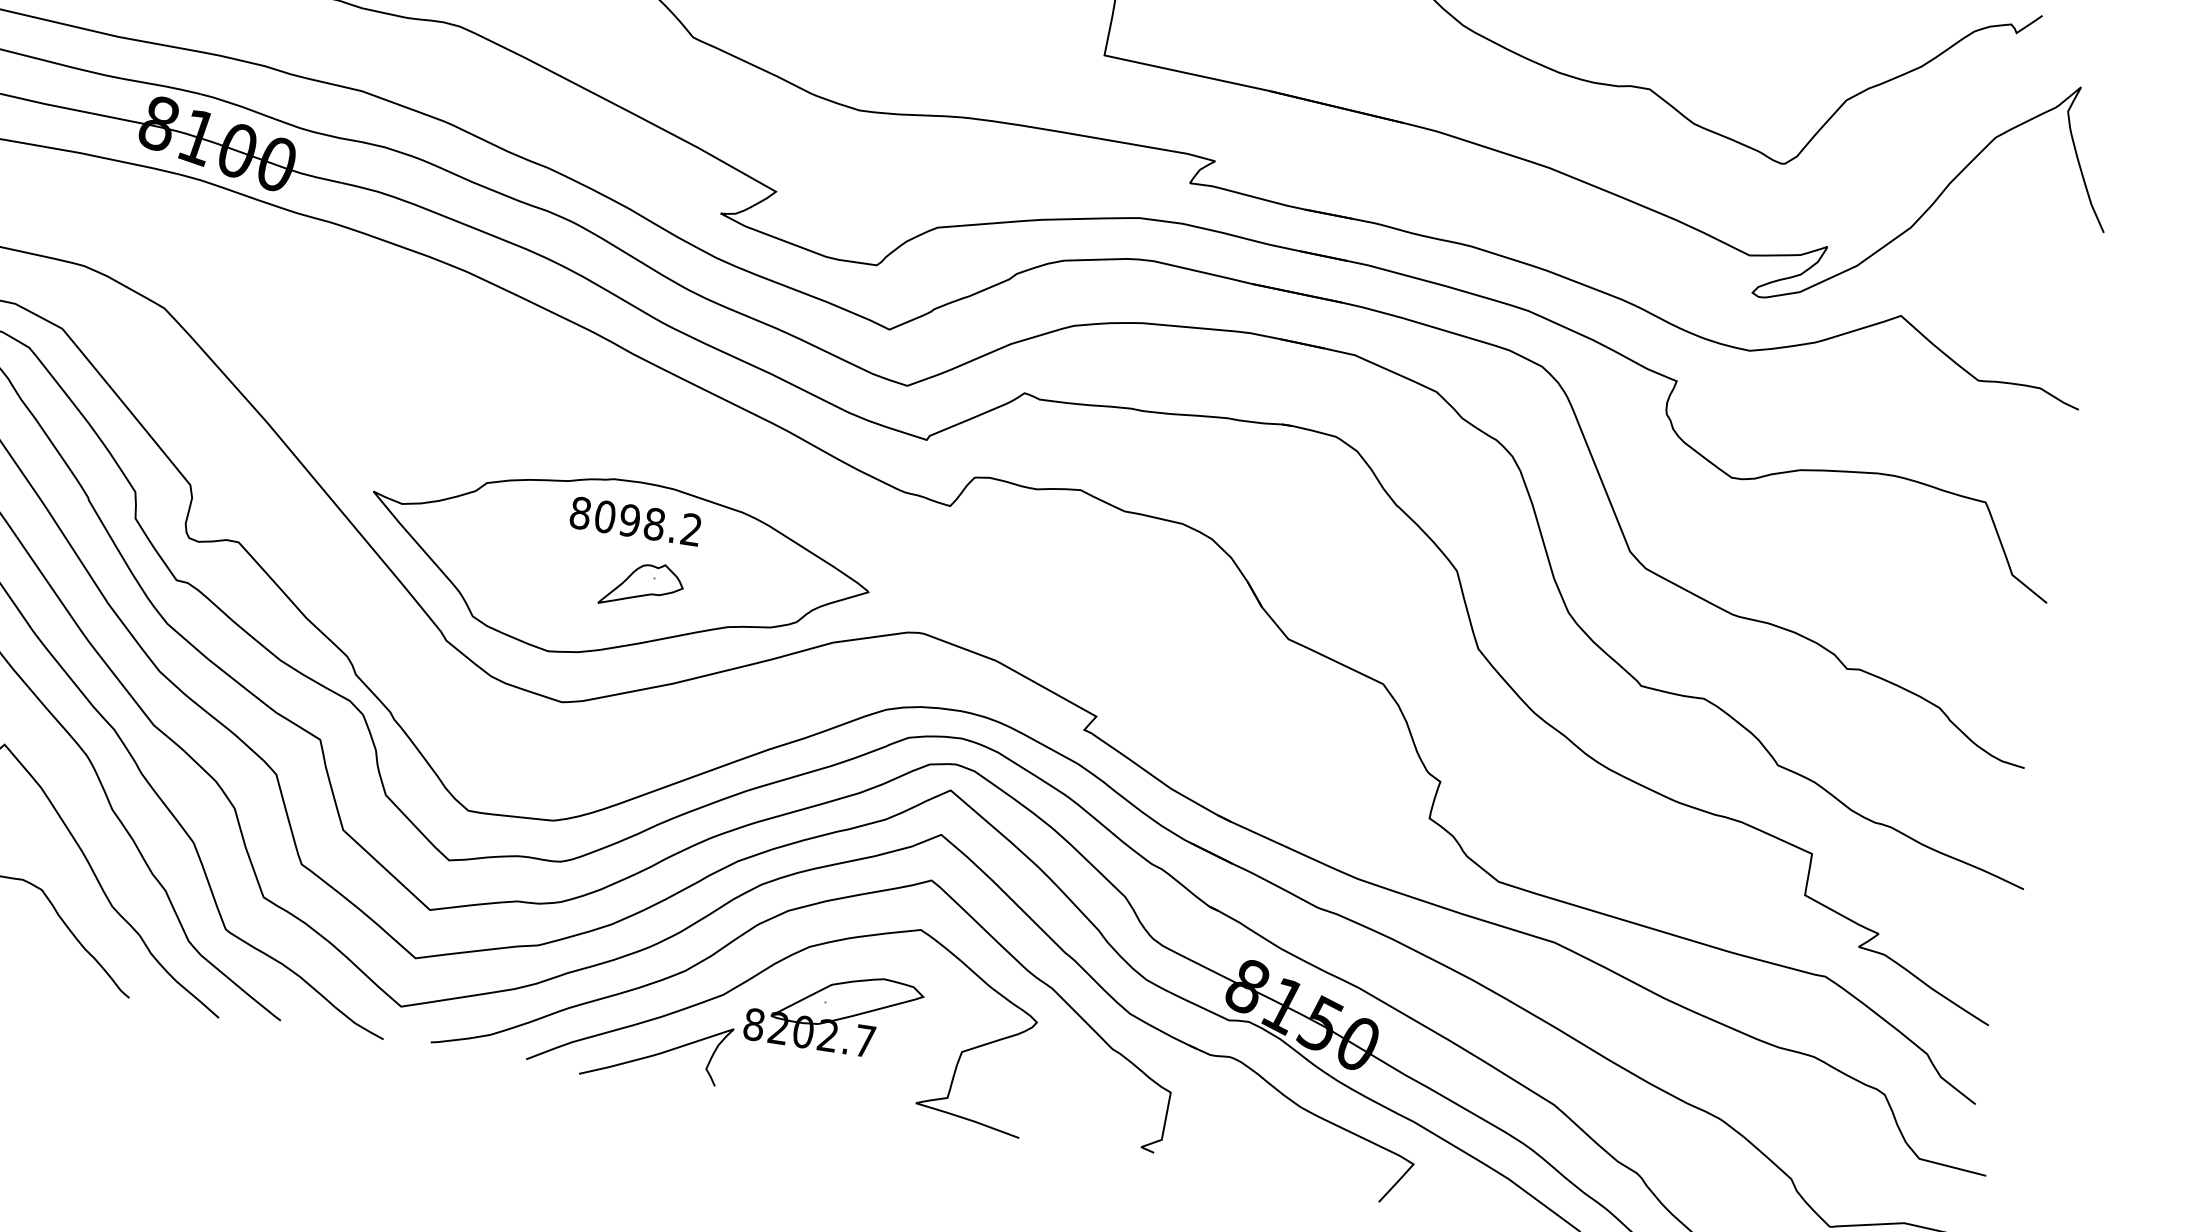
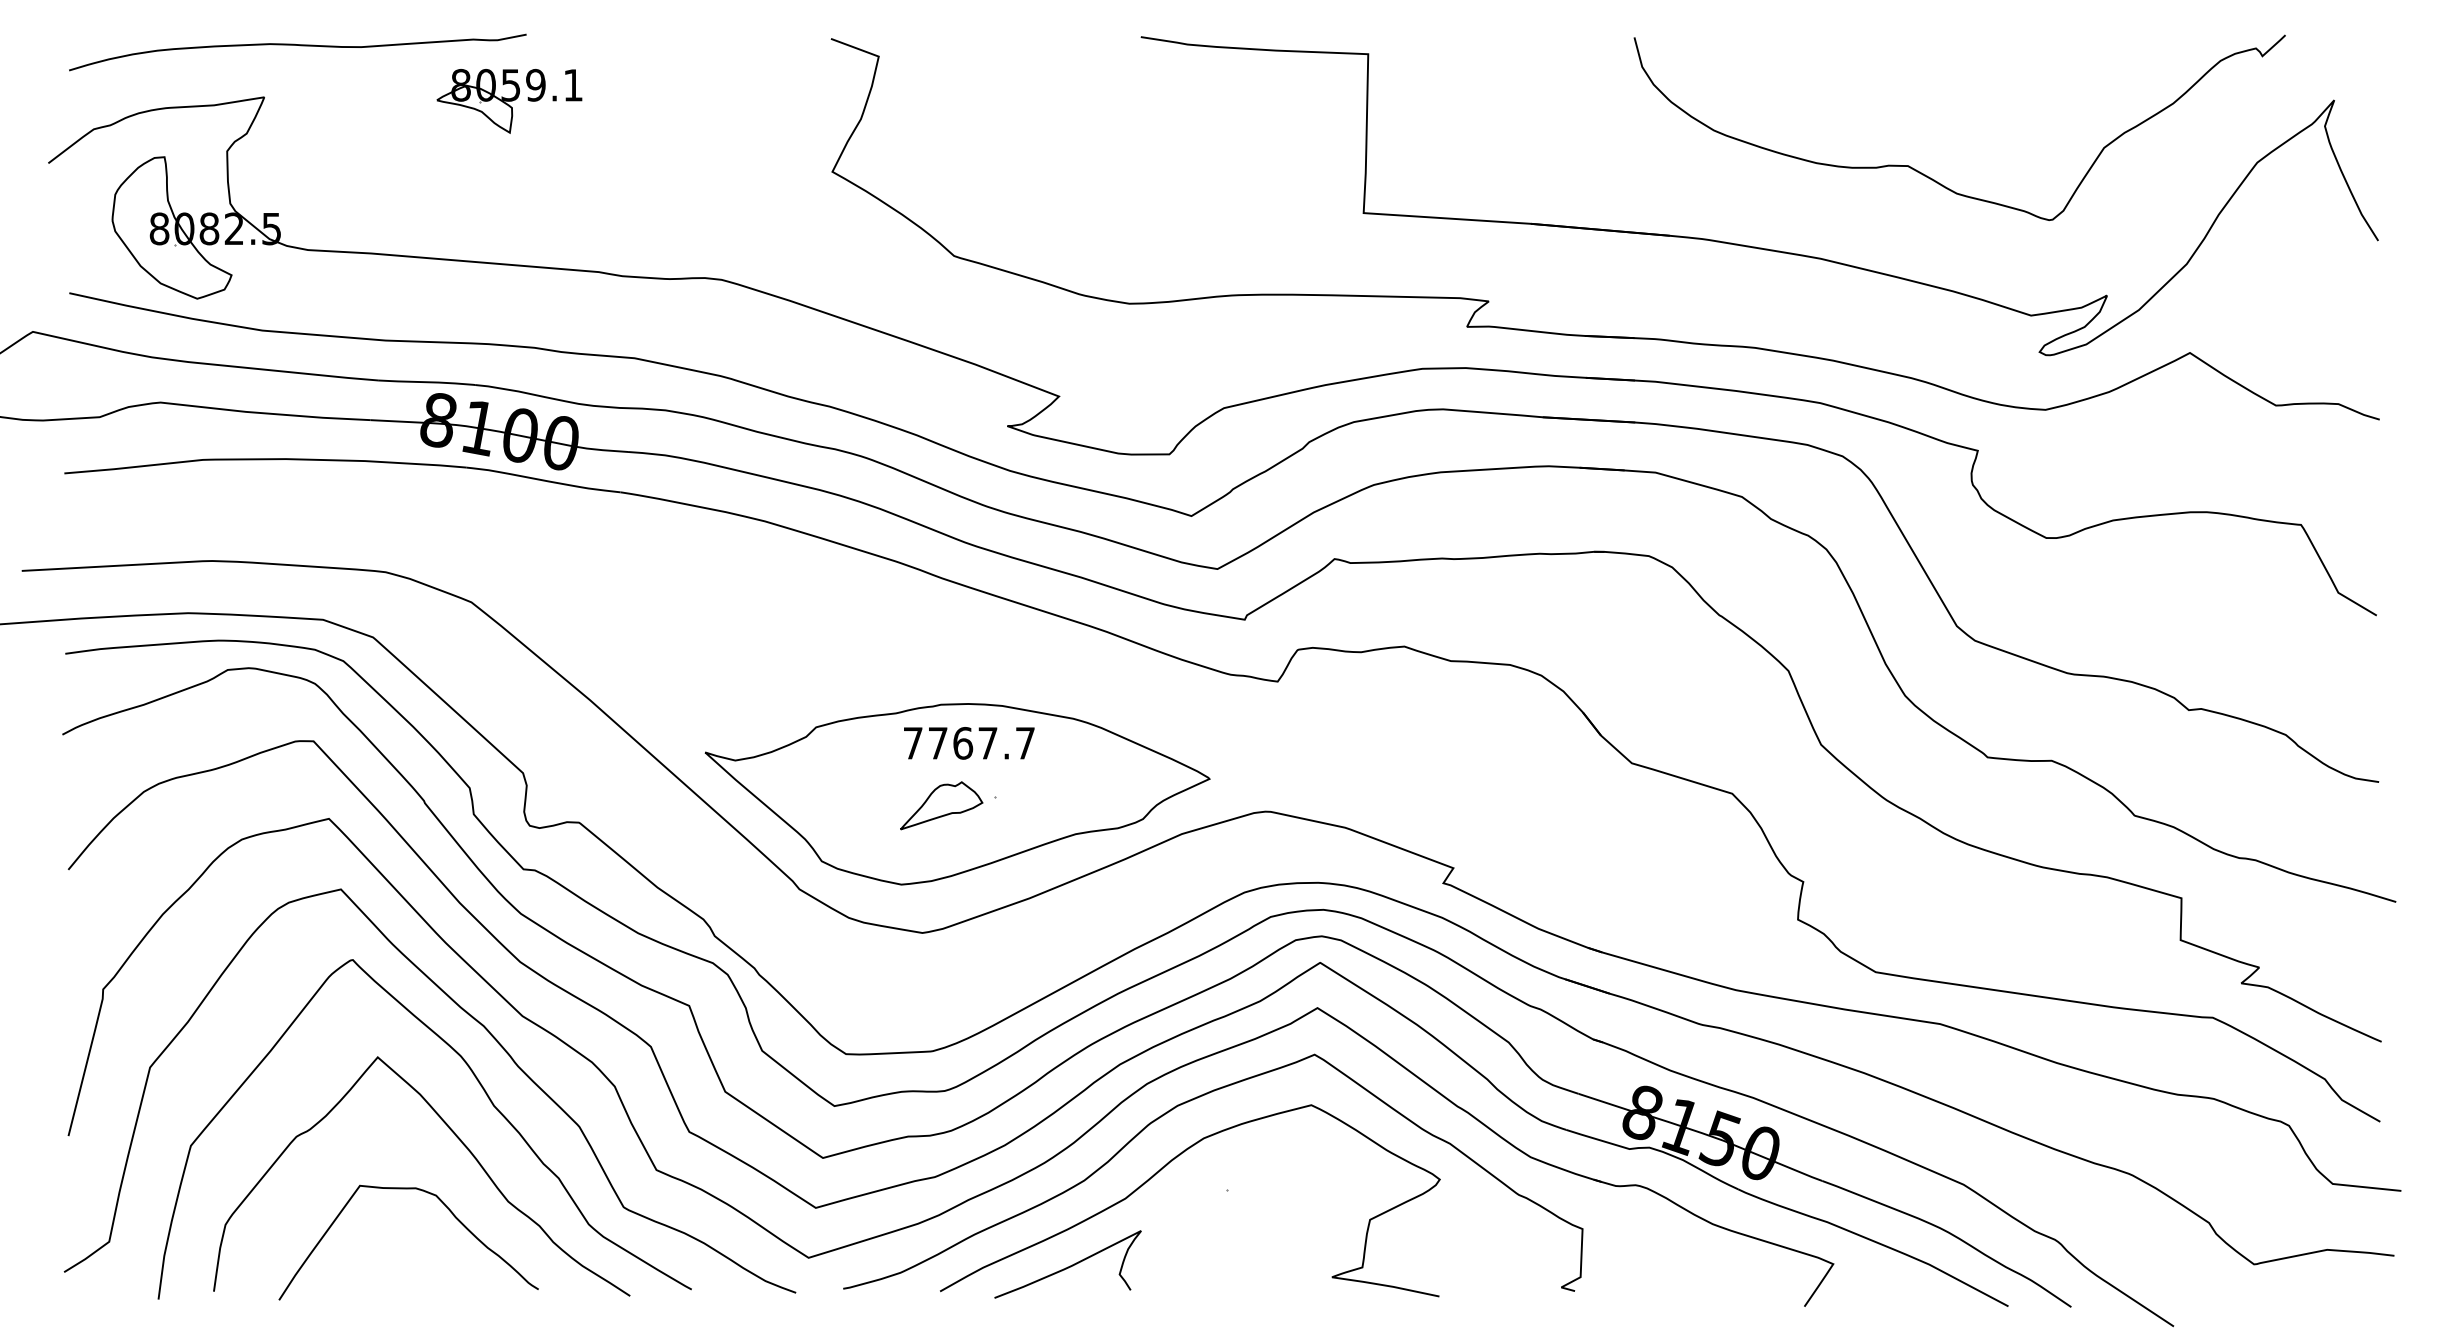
text: (635, 521) -> (968, 743), 8098.2 -> 7767.7
part: (641, 585) -> (941, 805), moved
part: (834, 1011) -> (1237, 1198), removed

